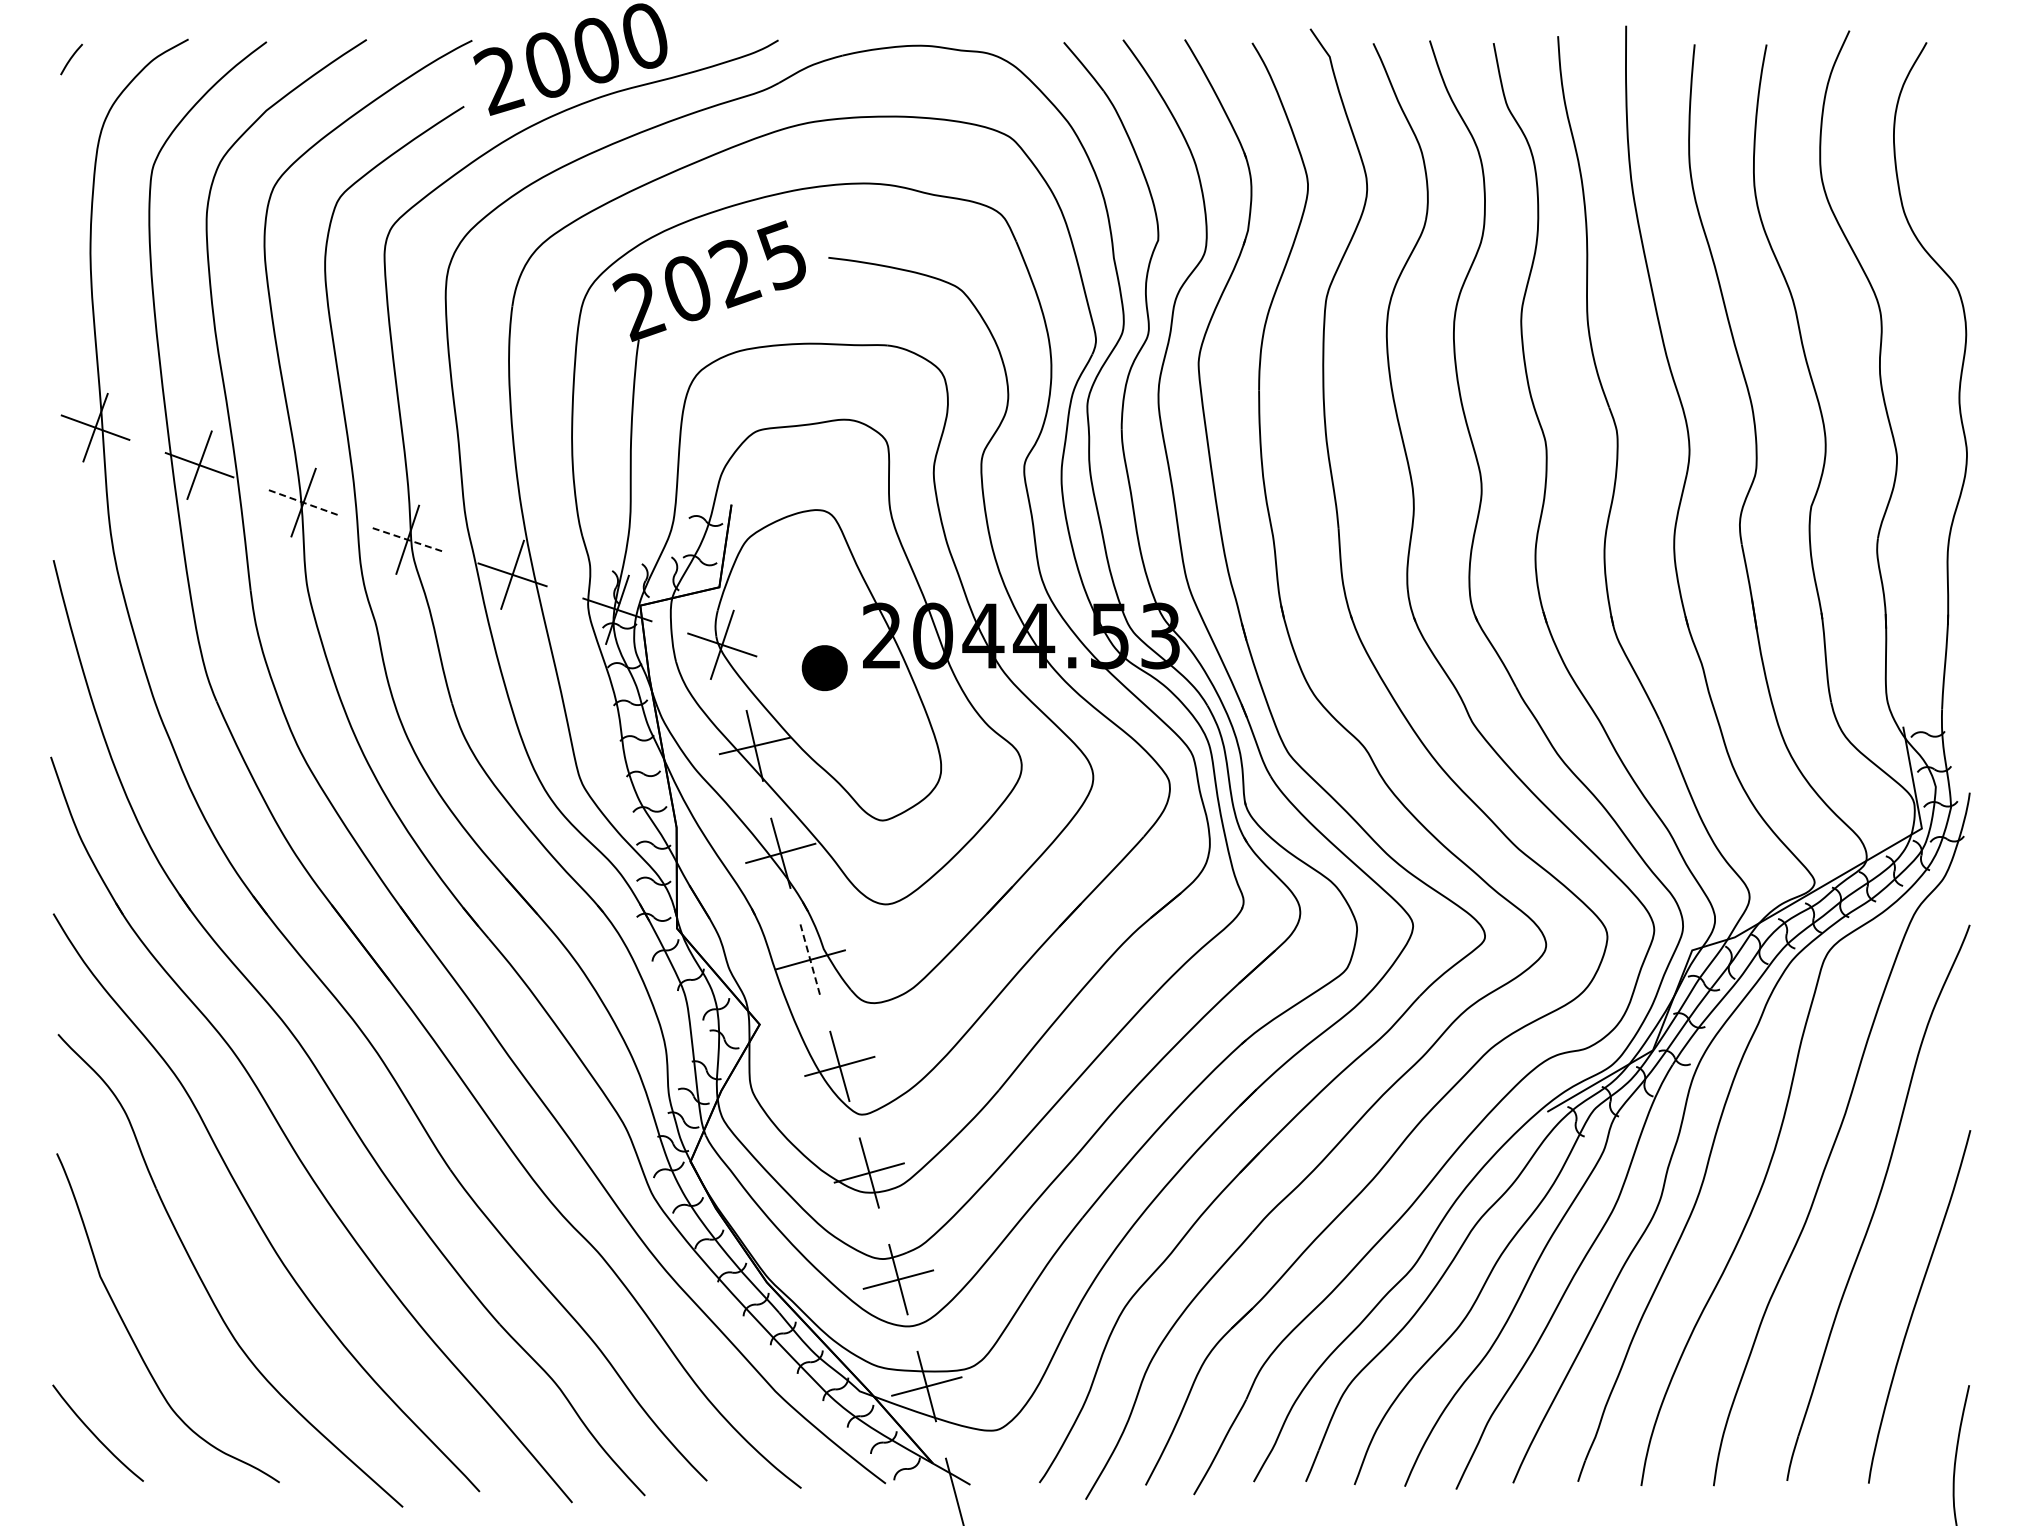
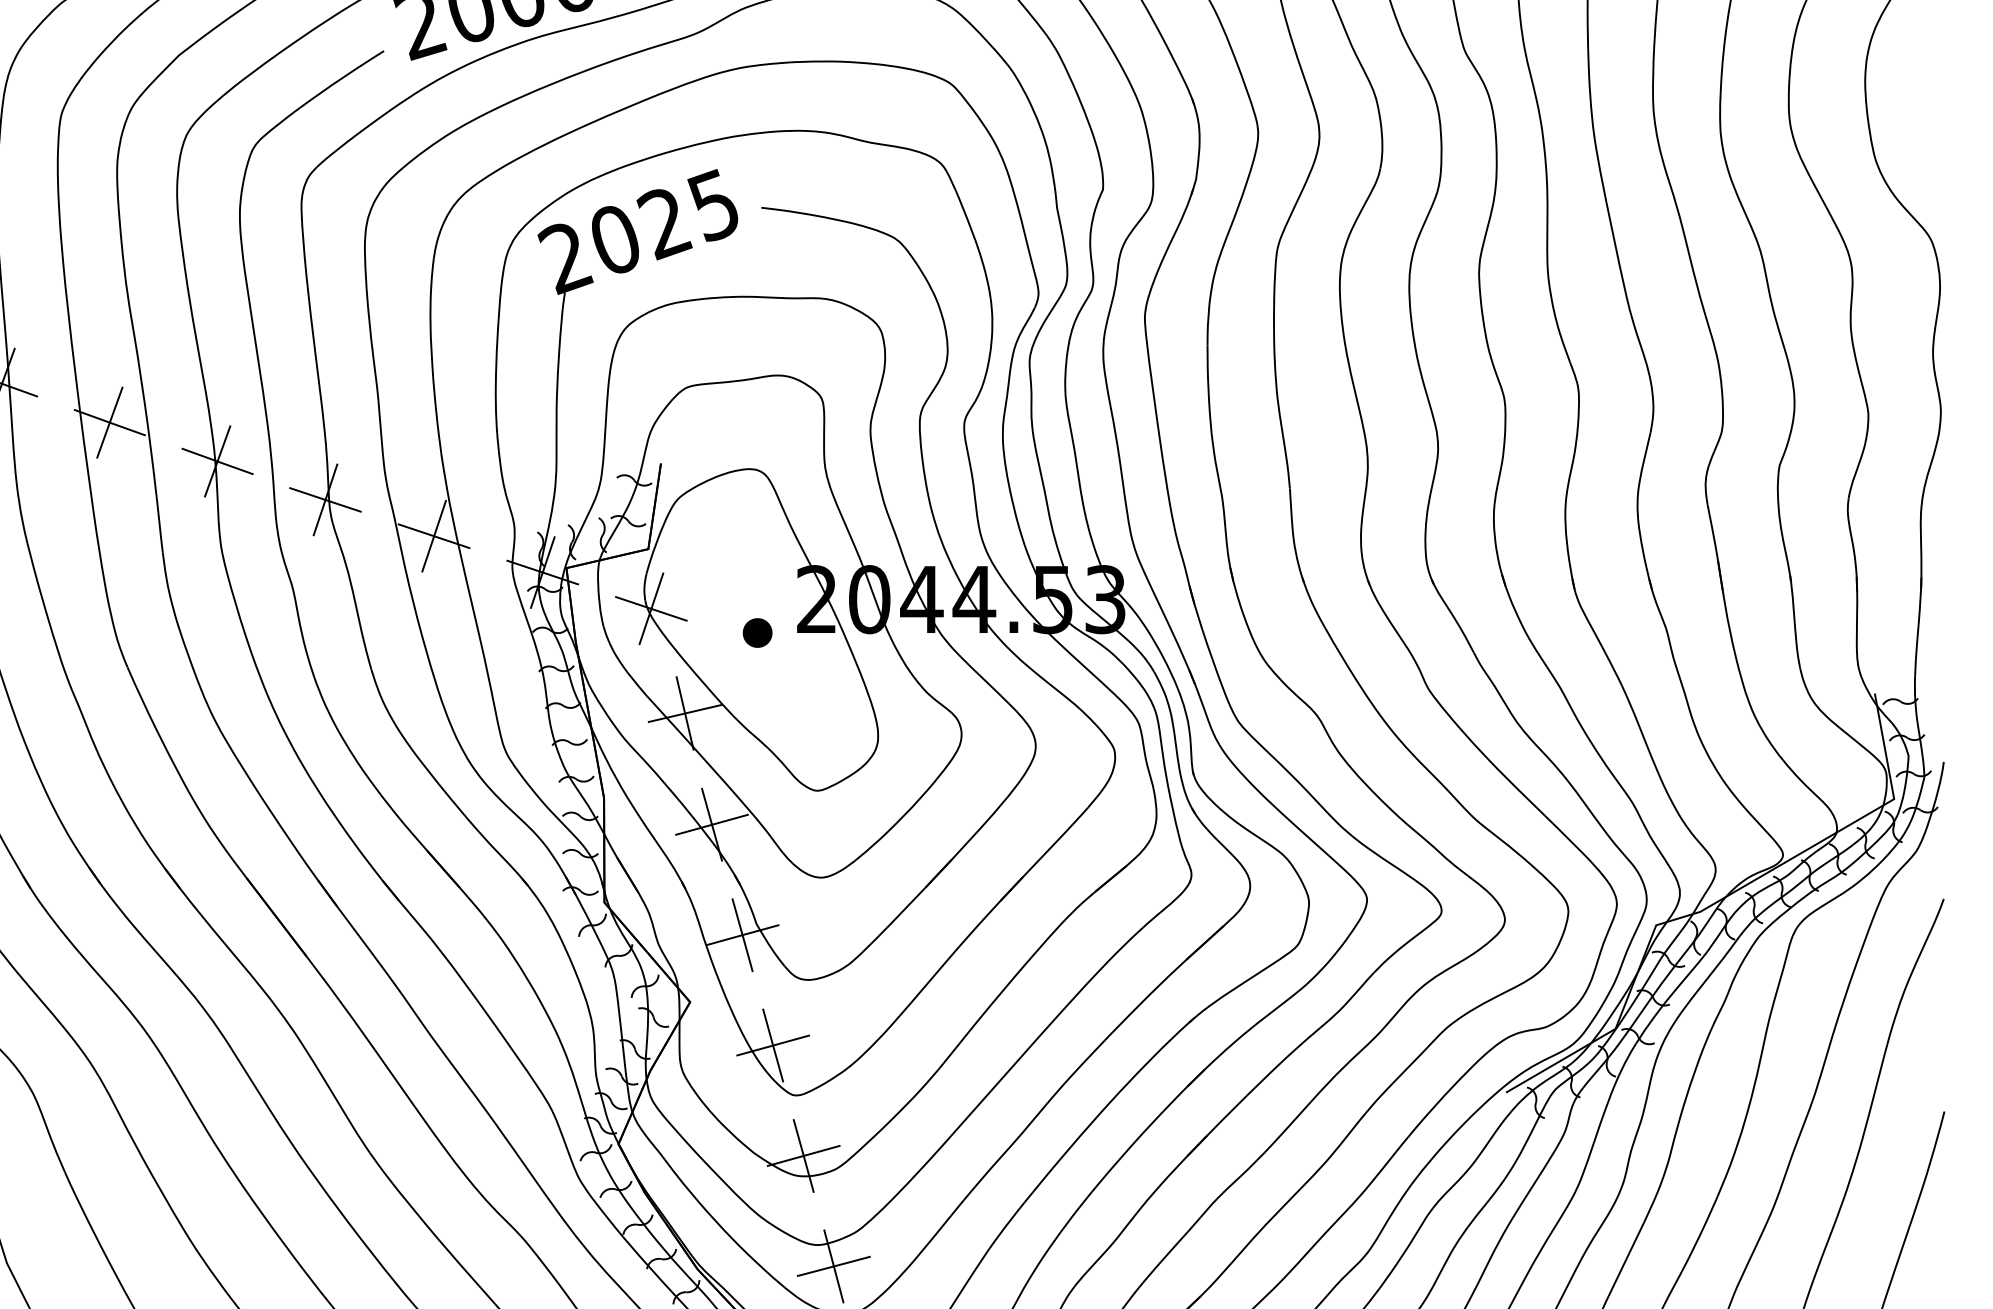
line: (303, 502) -> (217, 461), dashed -> solid
line: (407, 539) -> (325, 499), dashed -> solid
part: (824, 668) -> (757, 633), size x0.62
line: (810, 959) -> (742, 934), dashed -> solid

